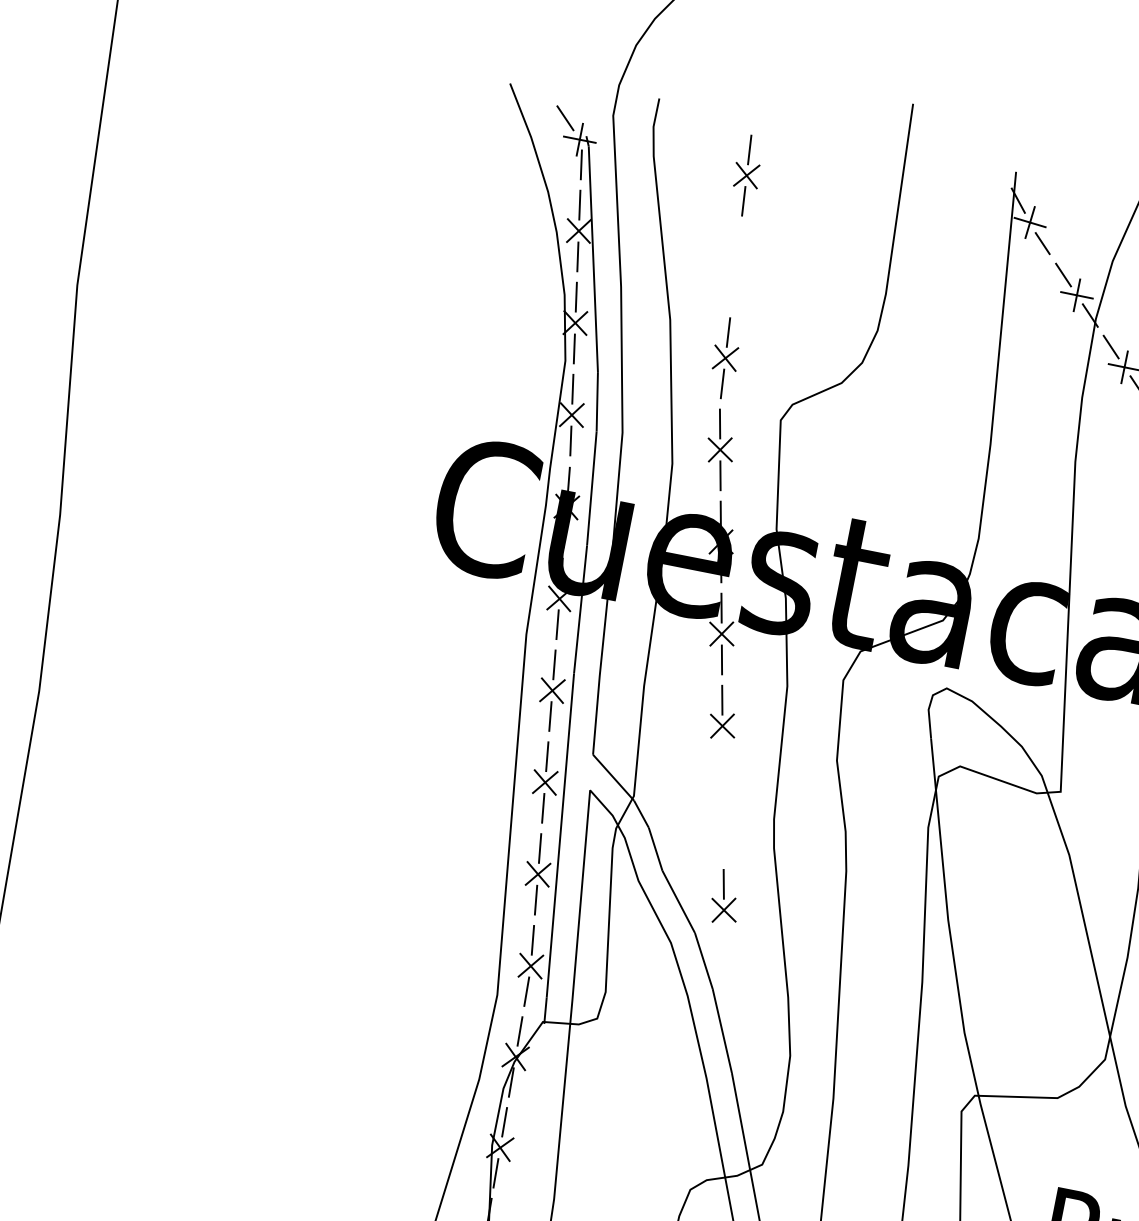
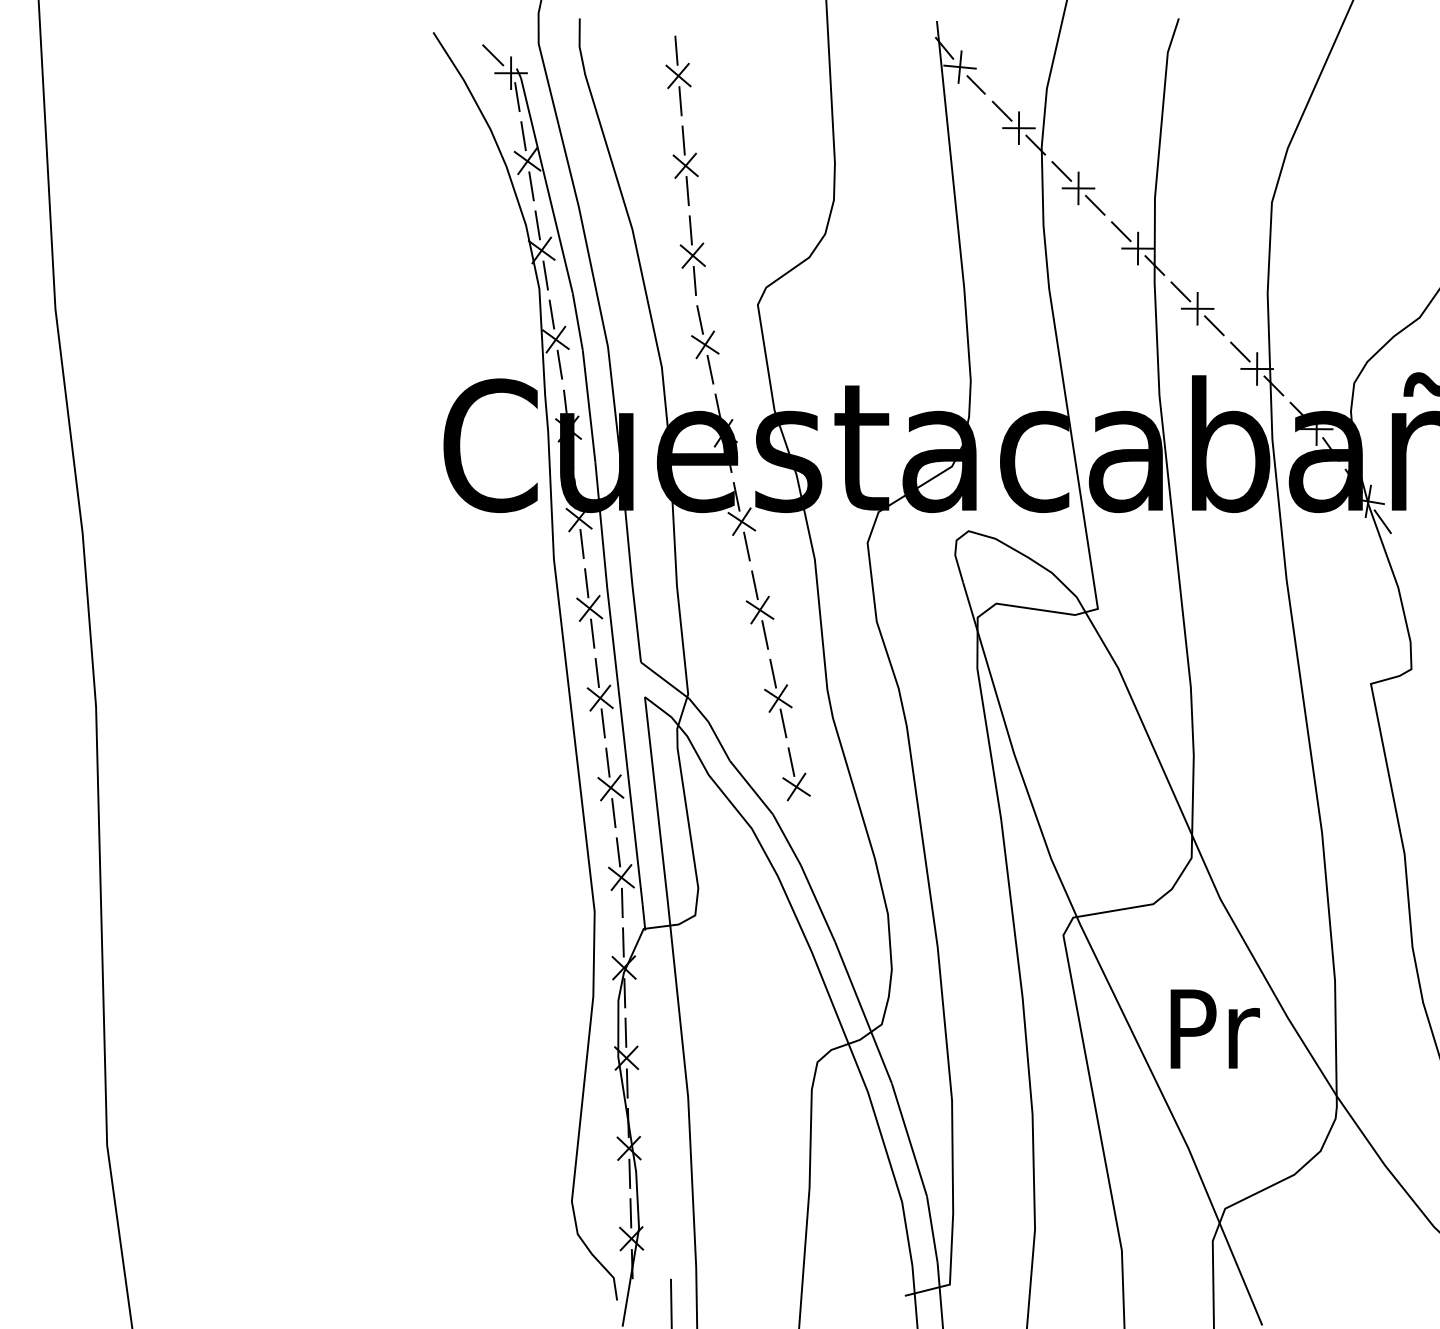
part: (735, 266) -> (685, 165), added
line: (723, 751) -> (765, 634), added
part: (723, 818) -> (778, 698), added

